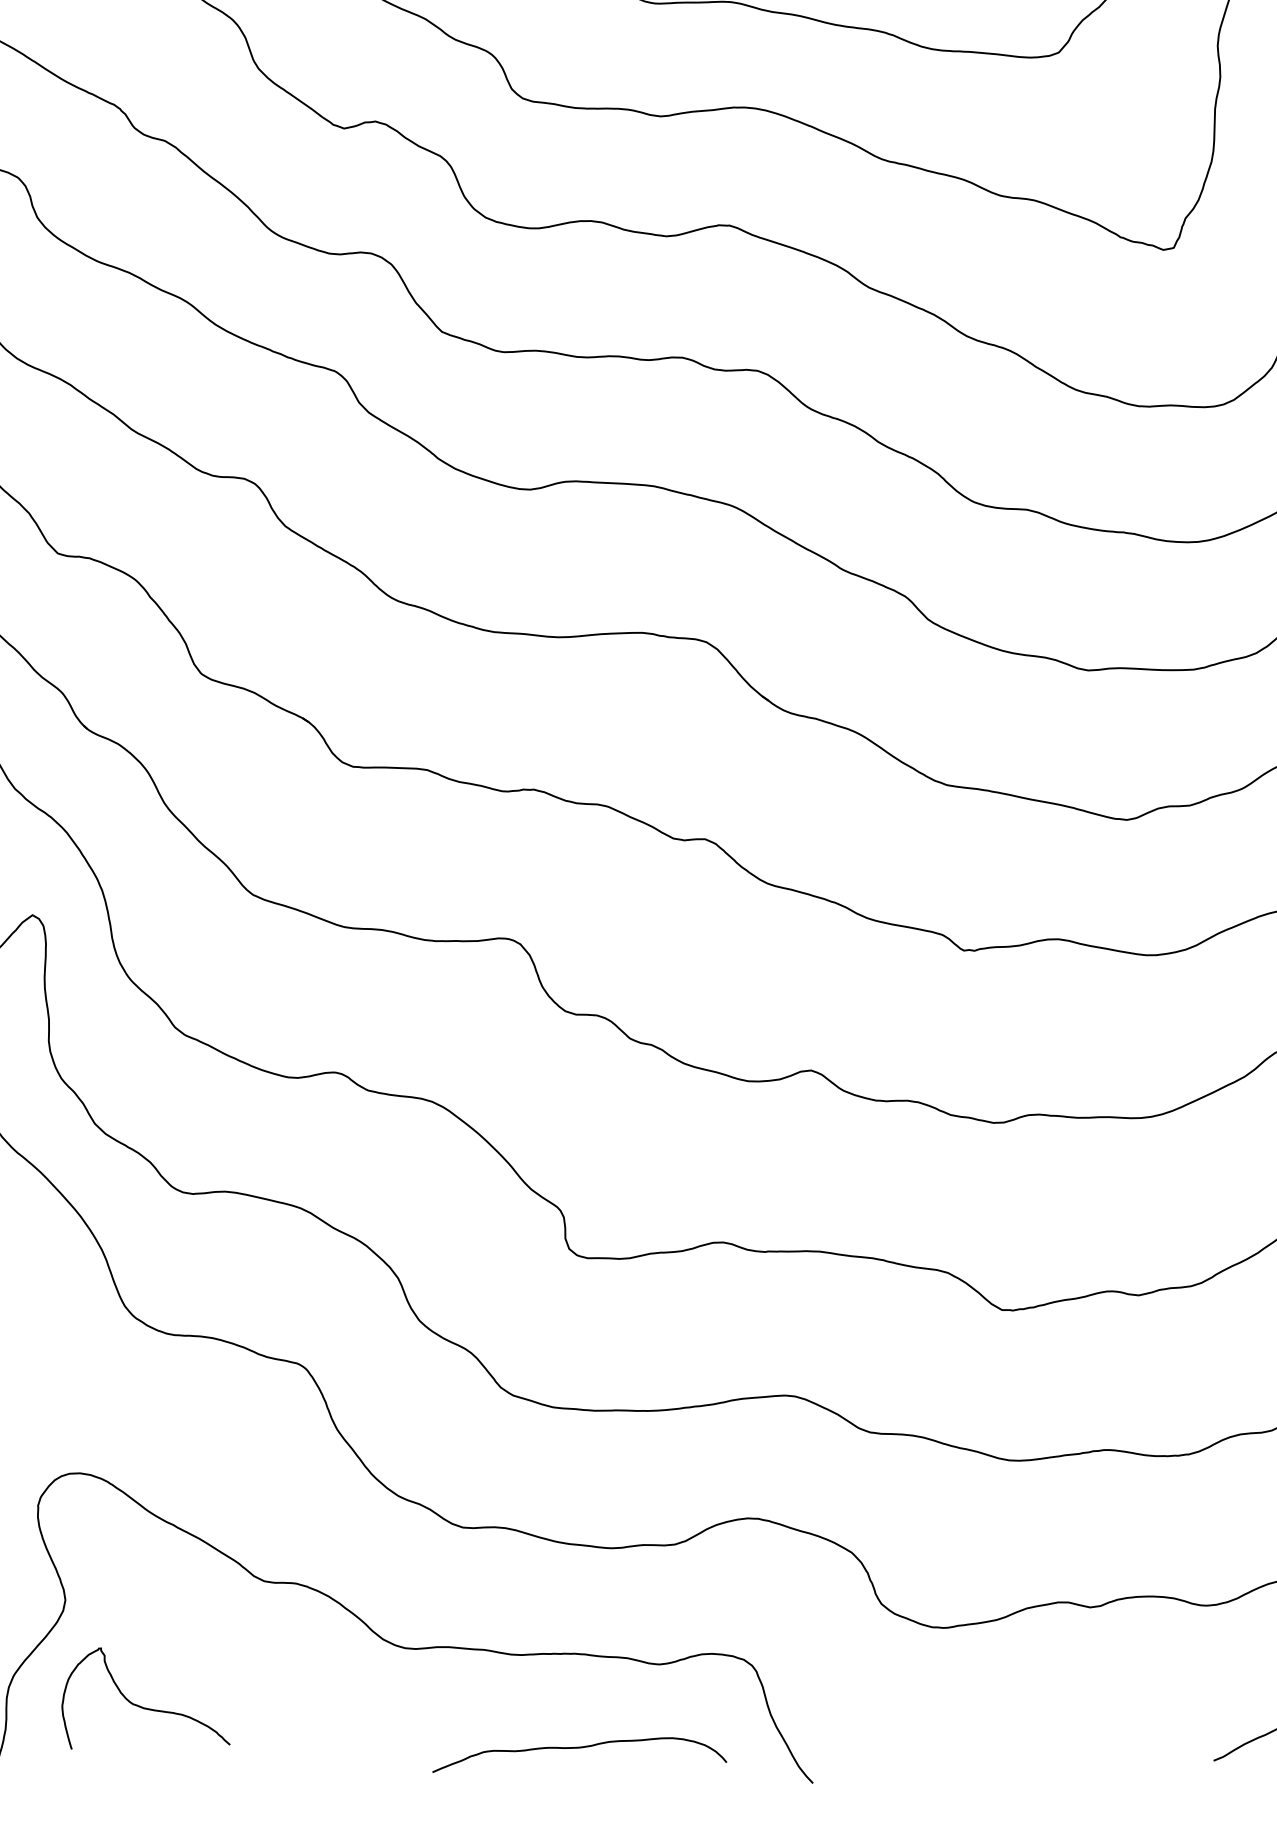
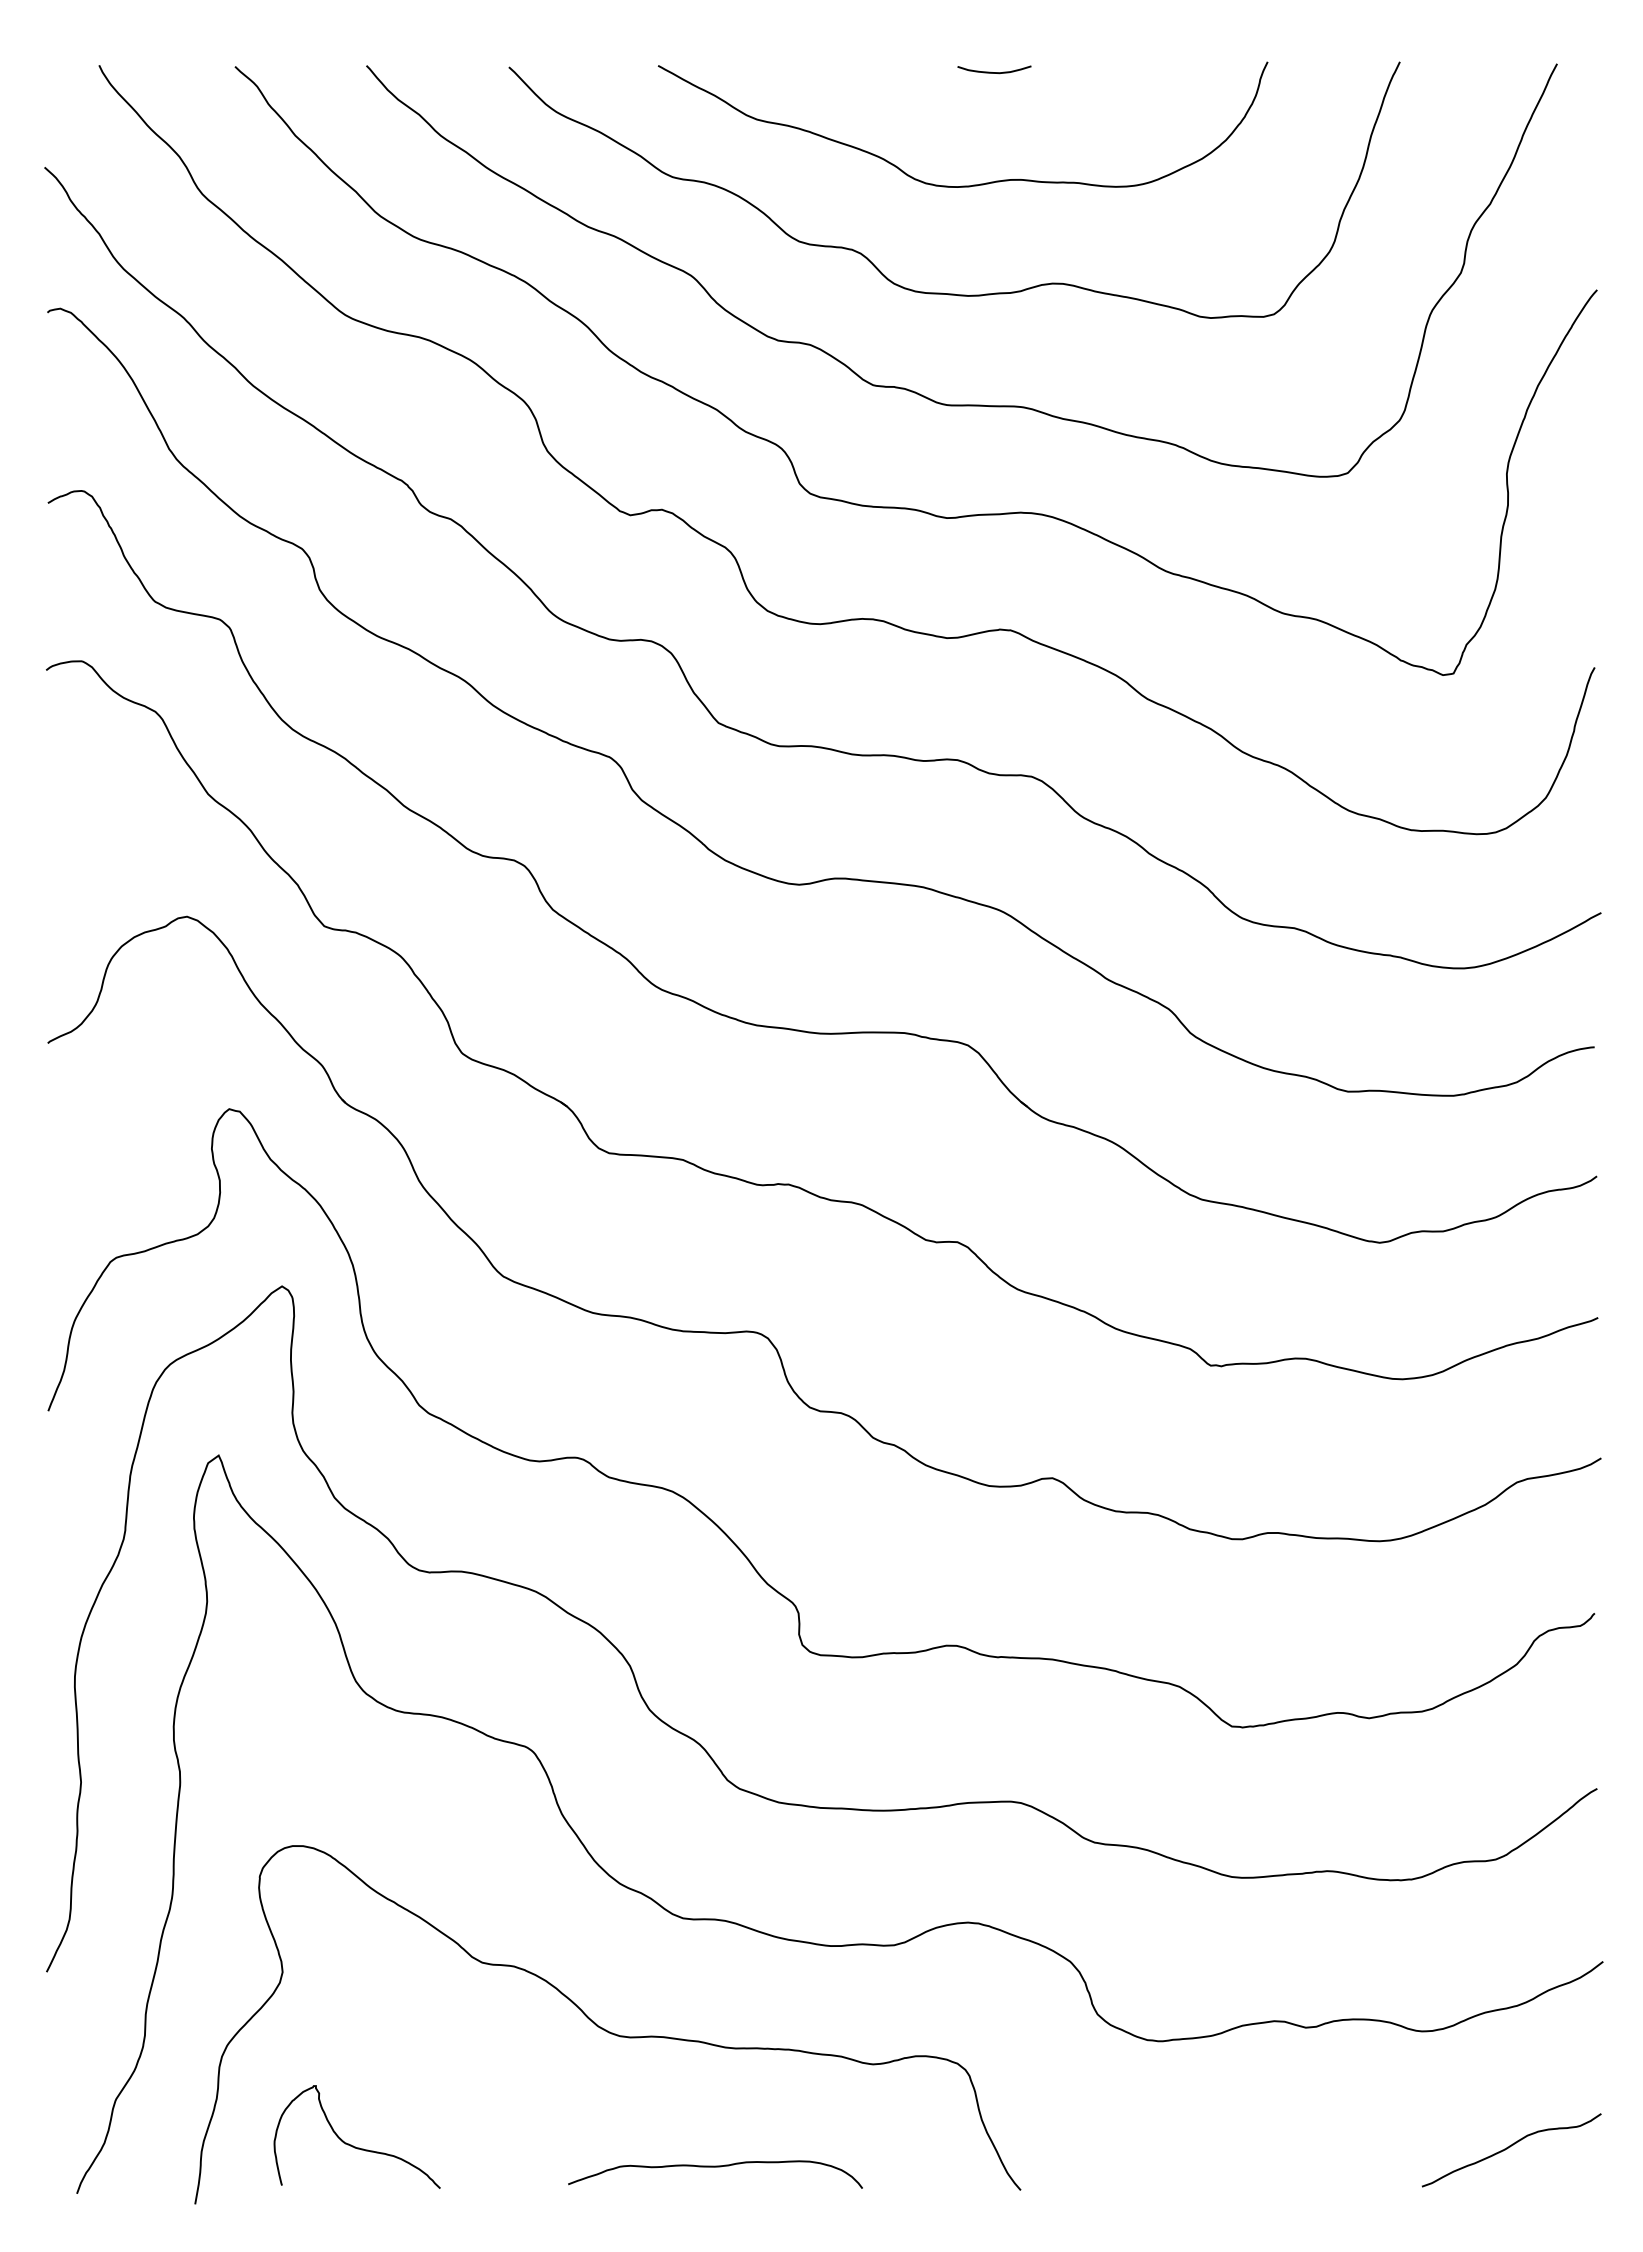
curve: (139, 1705) -> (351, 2144), moved
curve: (578, 1748) -> (715, 2167), moved

